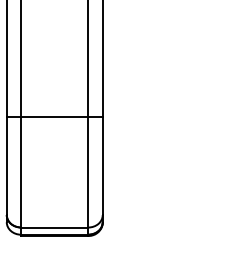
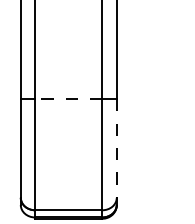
line: (54, 116) -> (68, 99), solid -> dashed
line: (102, 166) -> (116, 149), solid -> dashed

